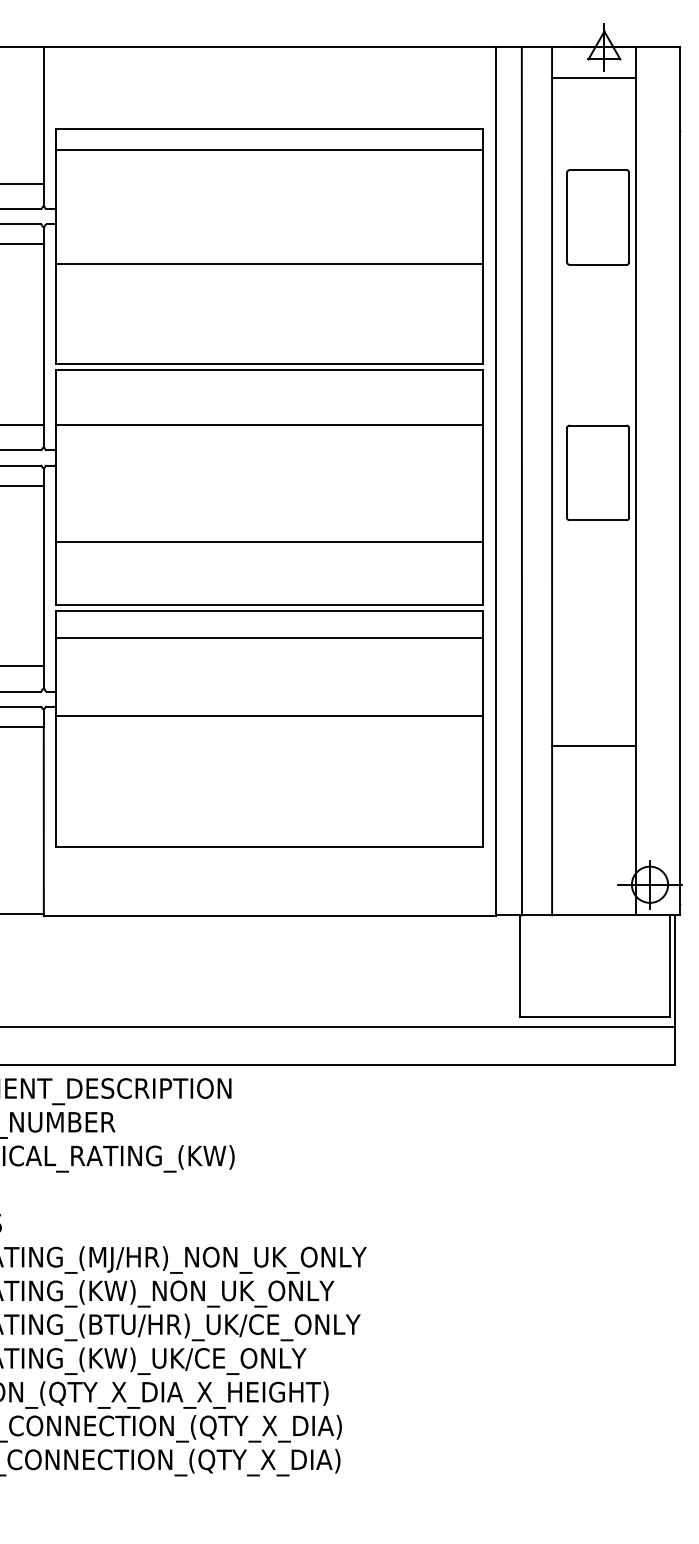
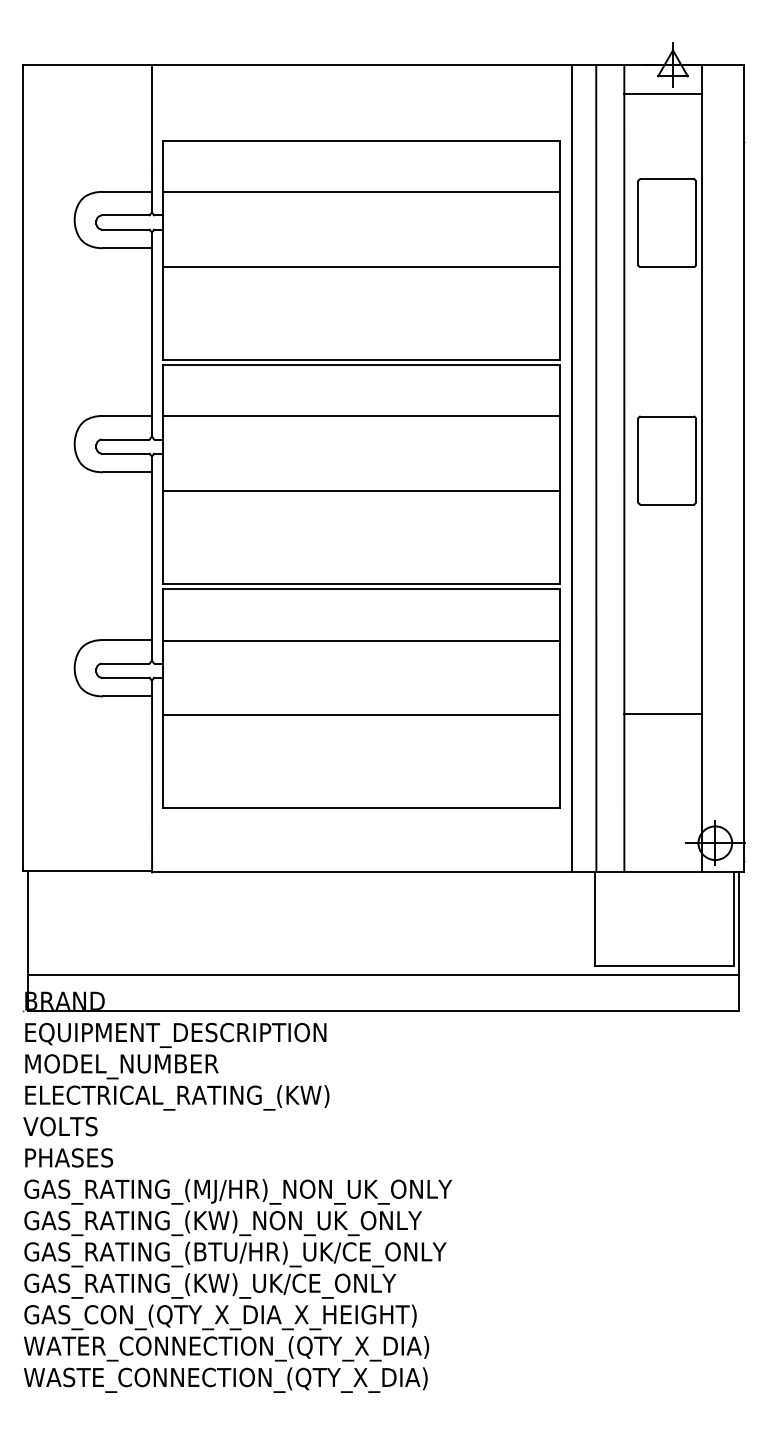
line: (269, 150) -> (361, 191), moved
line: (269, 541) -> (361, 490), moved
line: (269, 637) -> (361, 640), moved
line: (269, 716) -> (361, 714), moved

